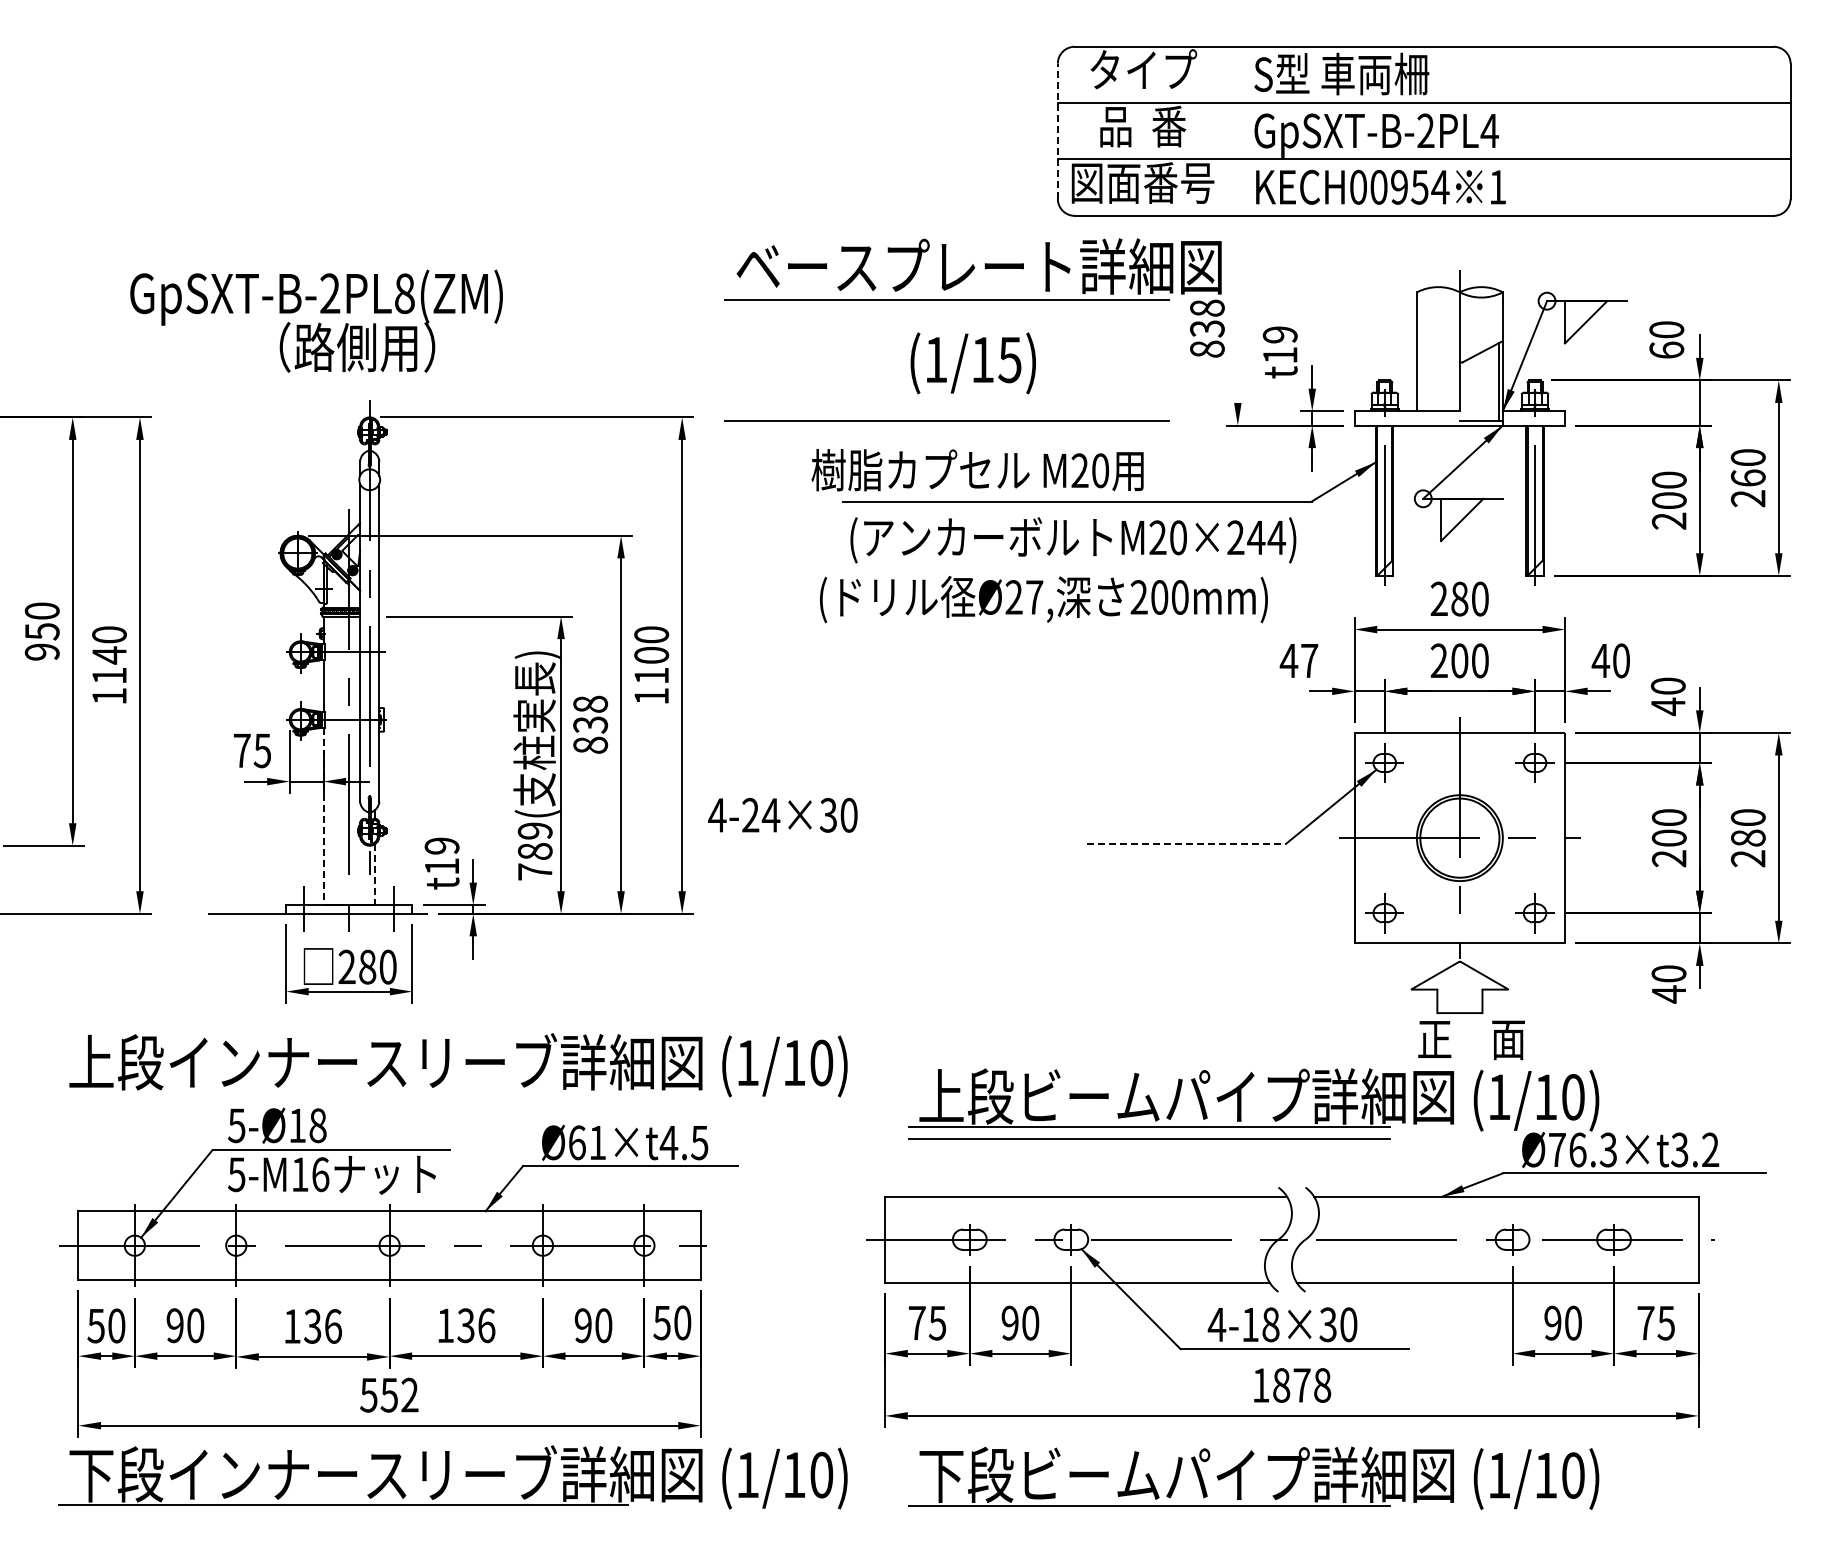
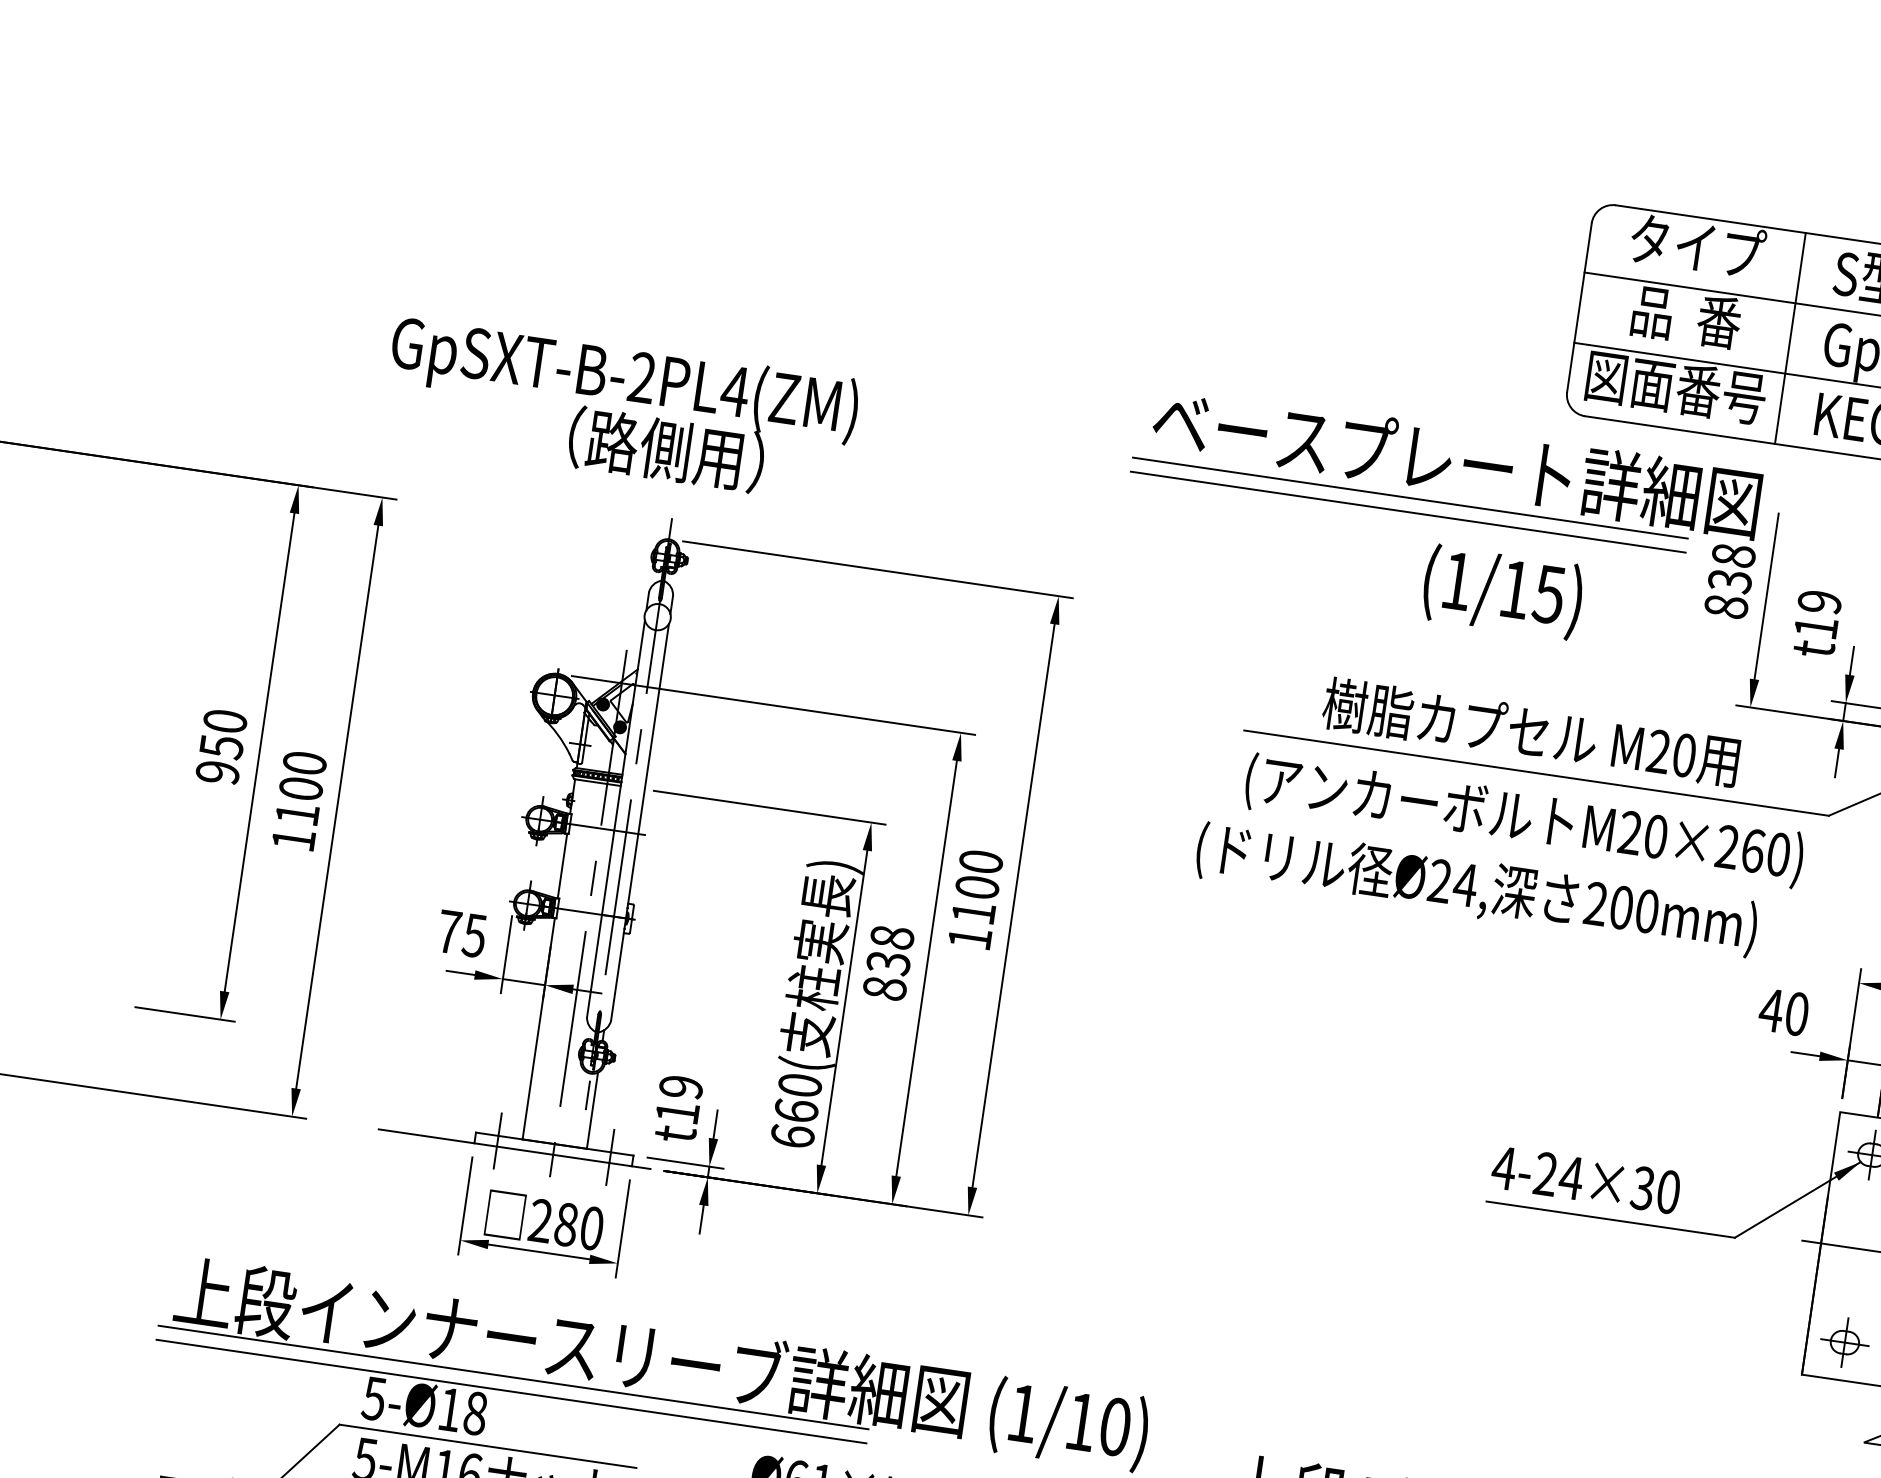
line: (1226, 130) -> (1789, 337), added
line: (1057, 131) -> (1578, 307), dashed -> solid
text: (404, 293) -> (734, 391), GpSXT-B-2PL8(ZM) -> GpSXT-B-2PL4(ZM)
line: (1237, 336) -> (1766, 596), added
text: (972, 363) -> (1501, 592), moved
line: (946, 420) -> (1407, 510), moved
text: (977, 470) -> (1530, 732), moved
text: (1266, 537) -> (1765, 852), M20×244) -> M20×260)
text: (1034, 597) -> (1465, 884), Ø27, -> Ø24,
text: (109, 655) -> (301, 788), 1140 -> 1100
text: (1309, 660) -> (1797, 1013), 47 -> 40
text: (782, 815) -> (1585, 1180), moved
line: (323, 816) -> (538, 1028), dashed -> solid
line: (1186, 843) -> (1610, 1219), dashed -> solid
text: (534, 851) -> (795, 1110), 789( -> 660(
line: (375, 874) -> (593, 1110), dashed -> solid
line: (343, 1093) -> (513, 1377), added
line: (343, 1104) -> (511, 1391), added

